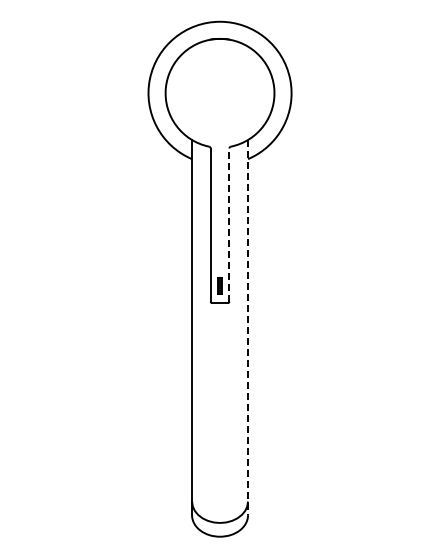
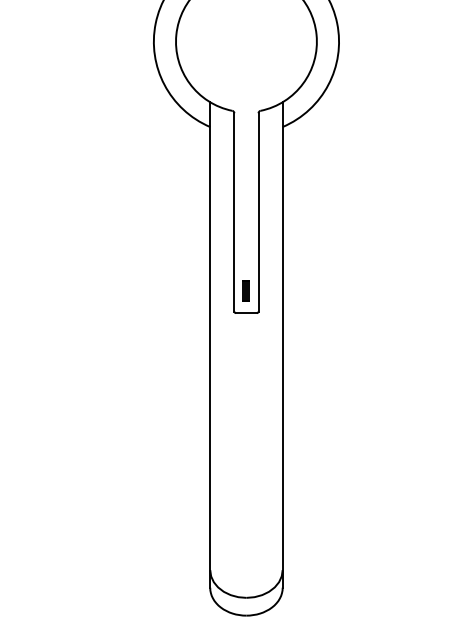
line: (229, 225) -> (258, 212), dashed -> solid
line: (248, 327) -> (283, 344), dashed -> solid

